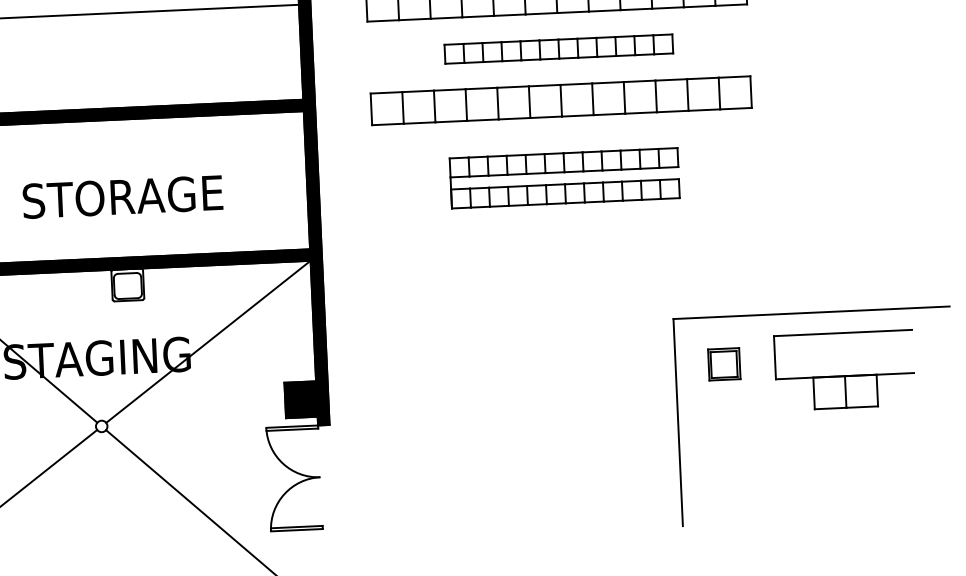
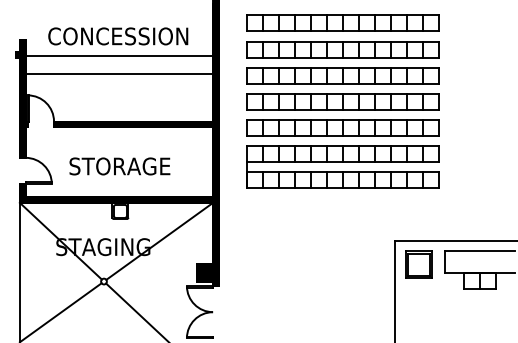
part: (557, 48) -> (342, 101), size x1.67
part: (563, 177) -> (342, 166), size x1.67
part: (722, 364) -> (418, 264), size x1.67

